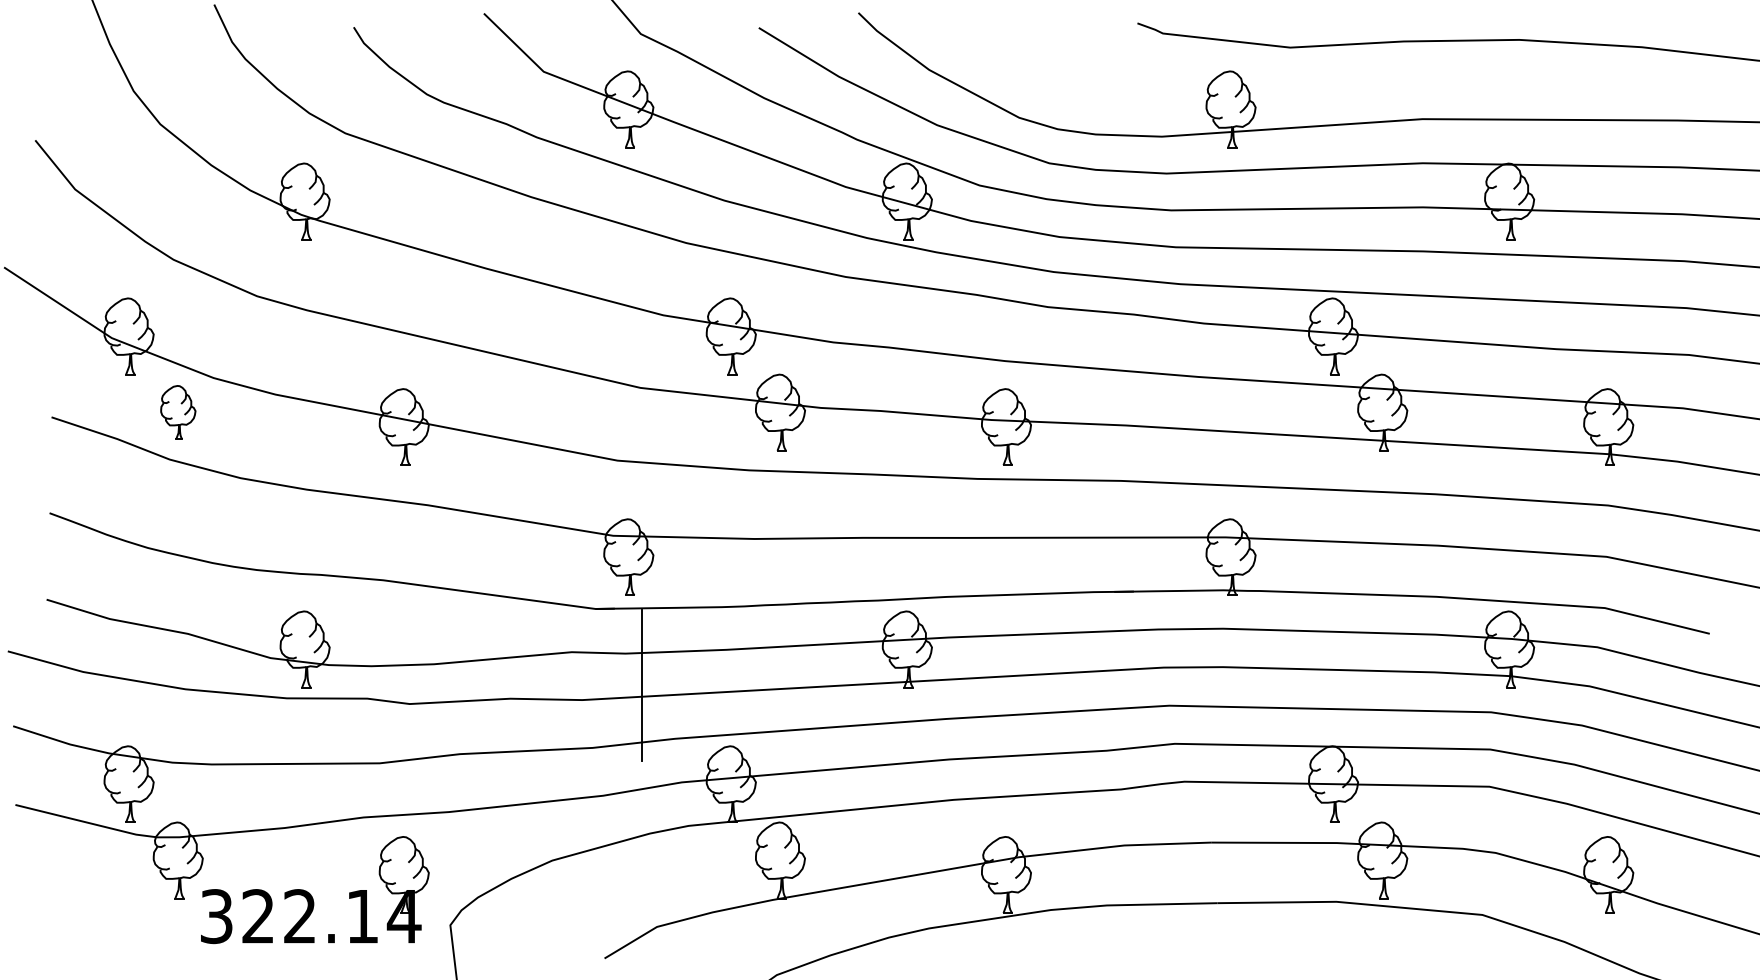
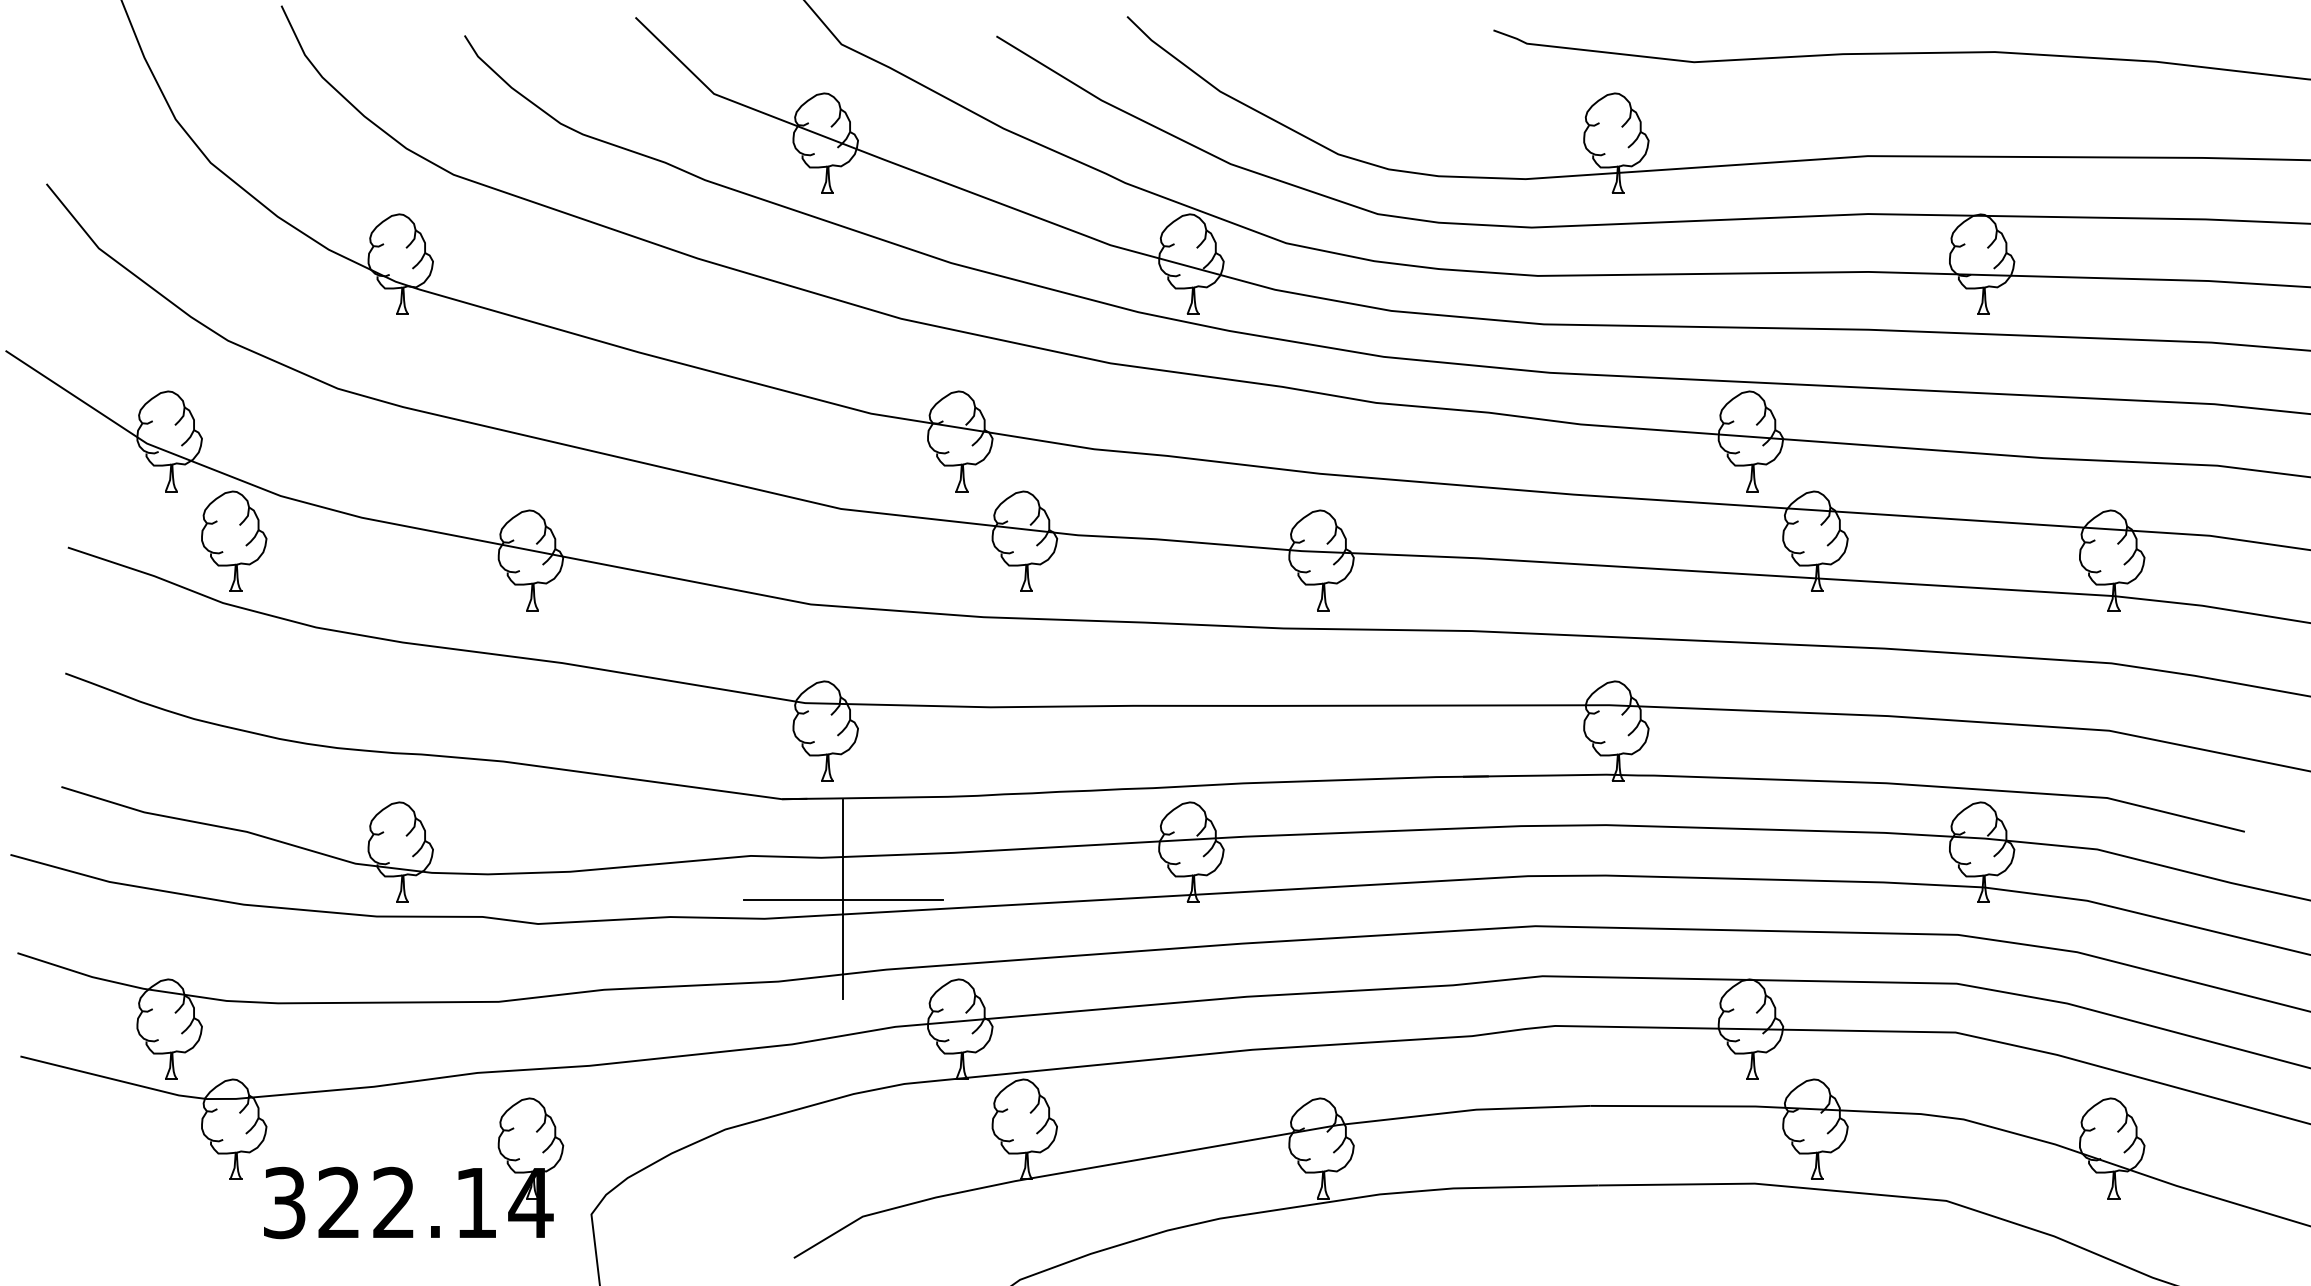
part: (178, 411) -> (234, 540), size x1.43
line: (641, 685) -> (842, 899), added

